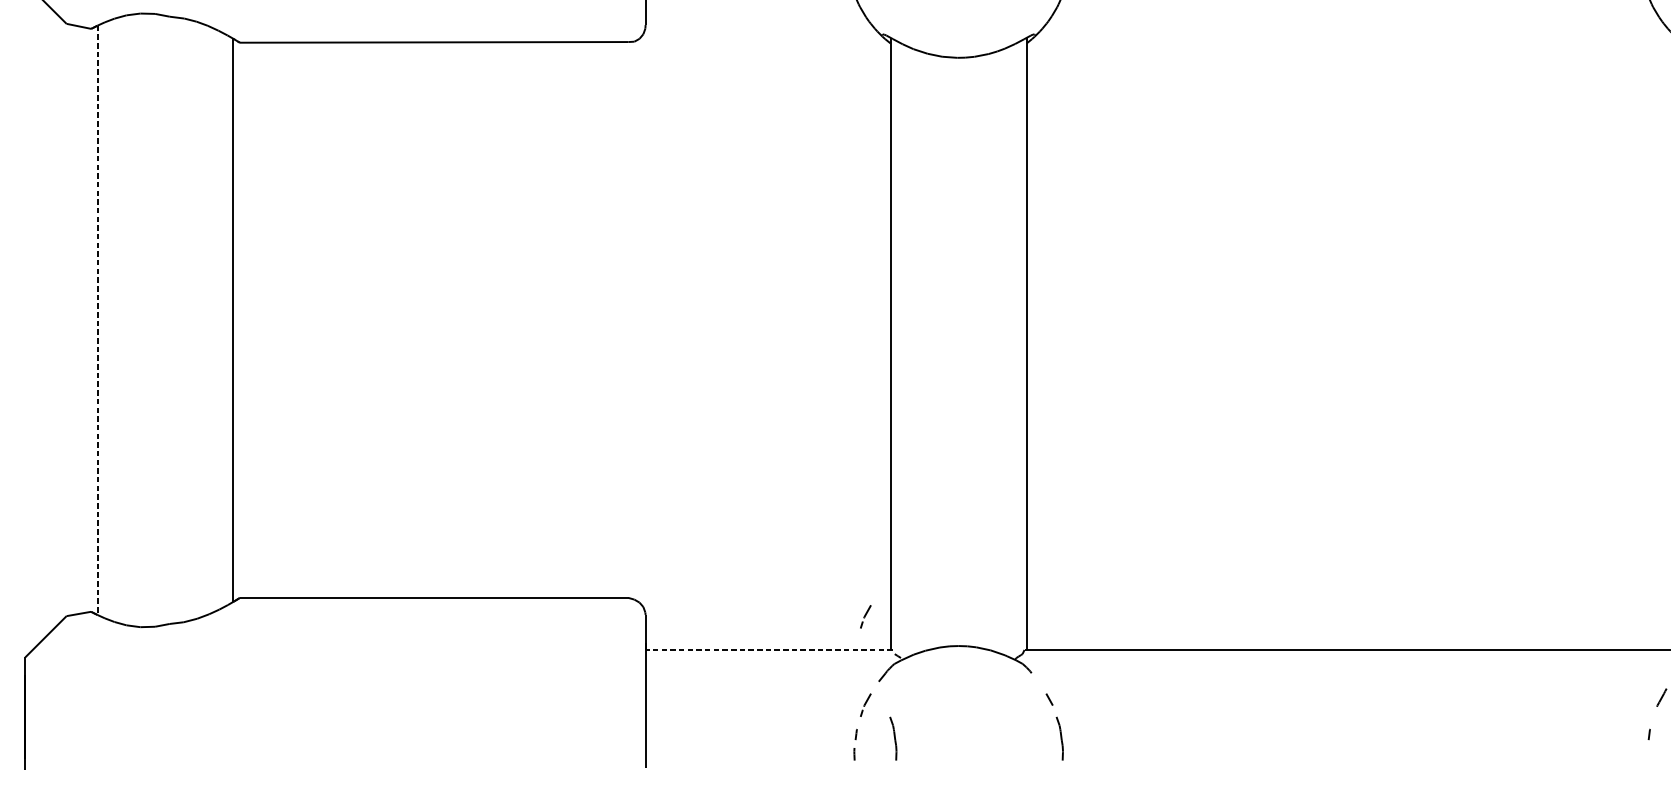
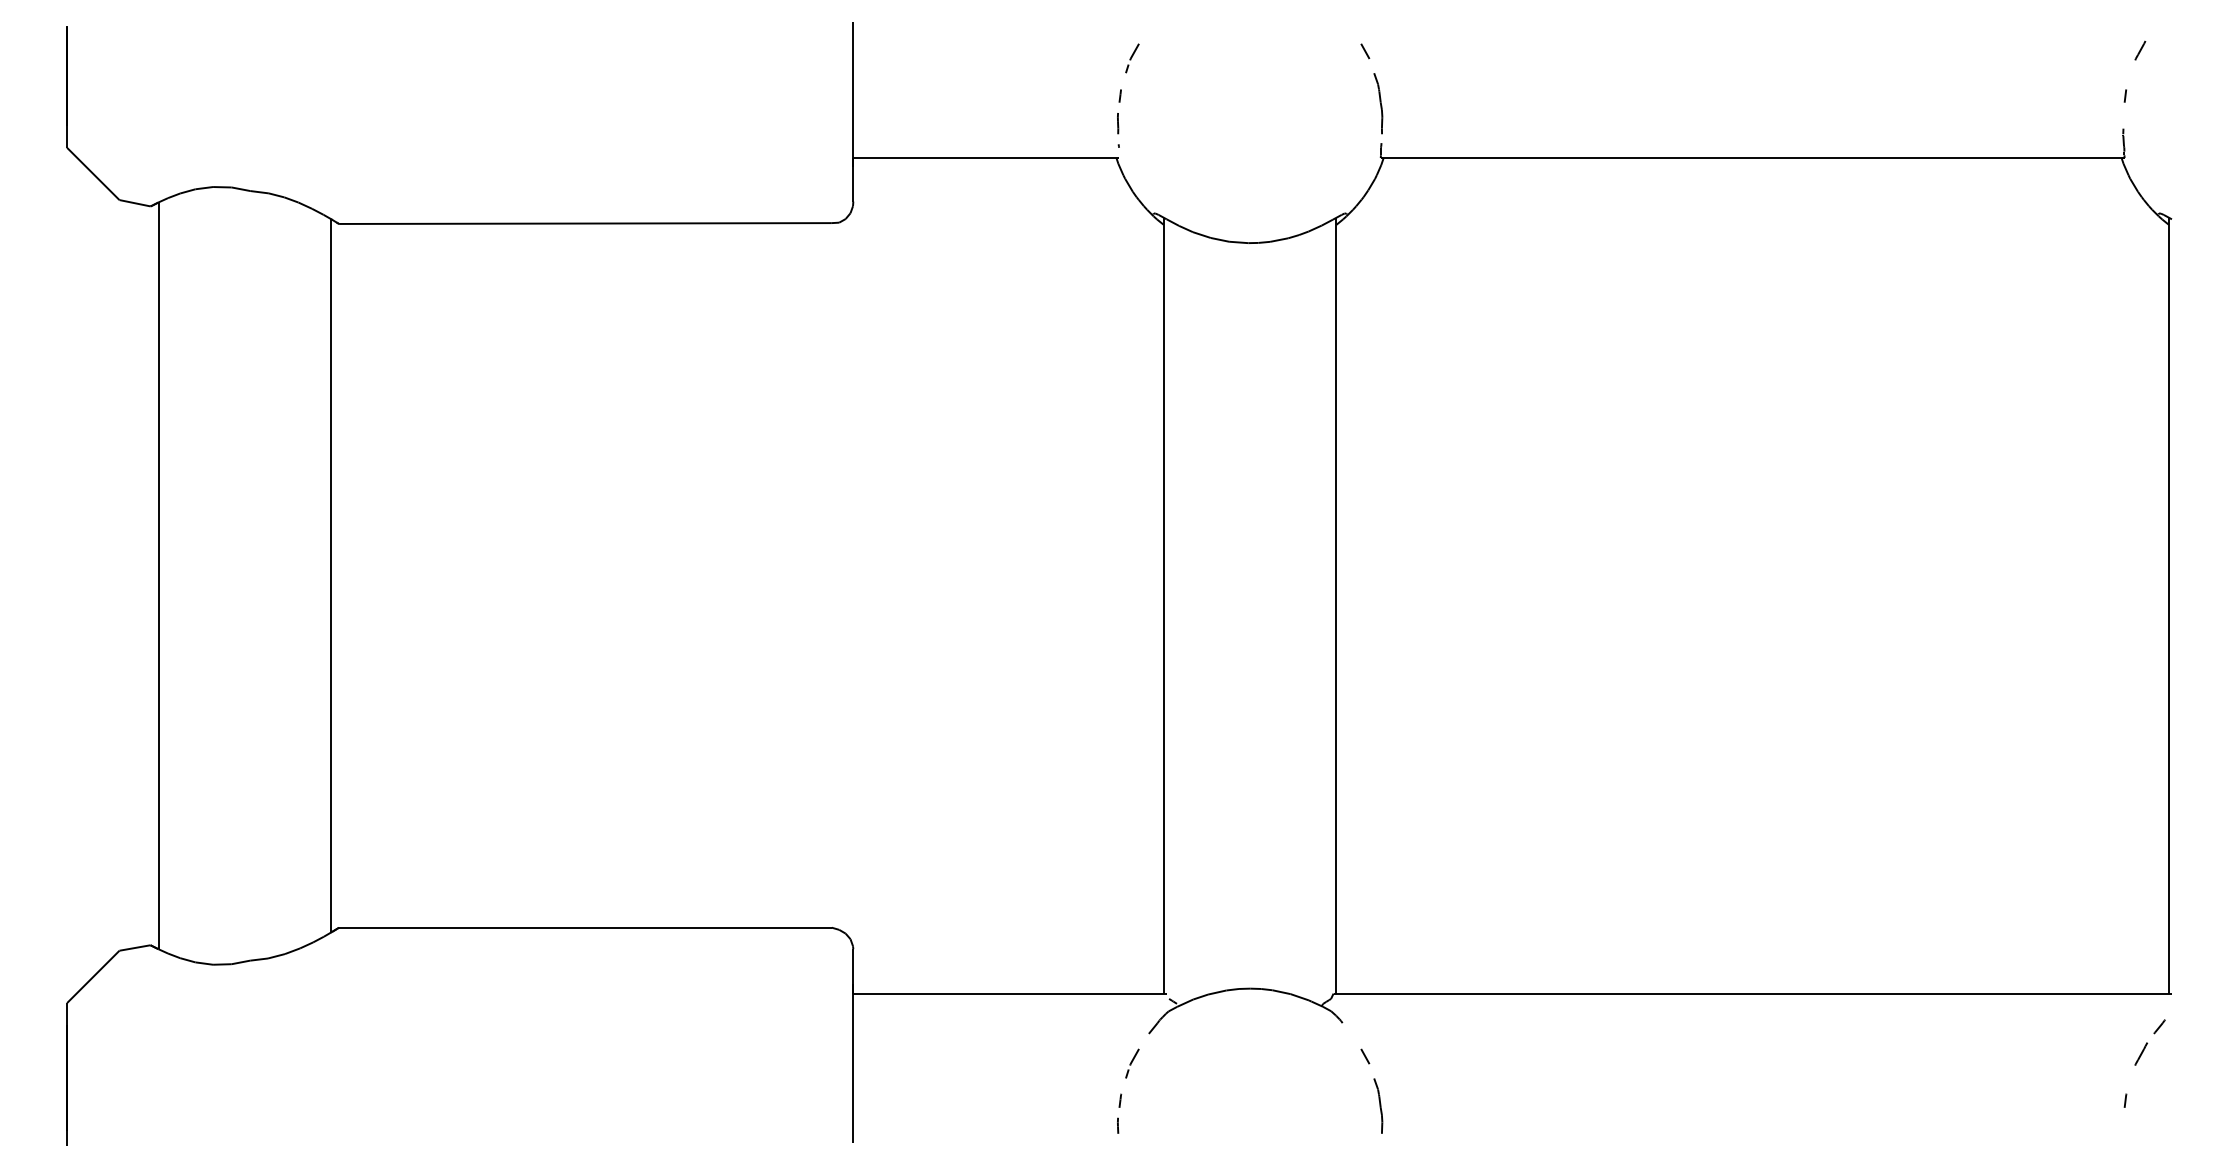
line: (97, 320) -> (158, 575), dashed -> solid
part: (865, 616) -> (1132, 951), removed
line: (768, 649) -> (1009, 993), dashed -> solid
part: (893, 738) -> (1167, 1105), removed

